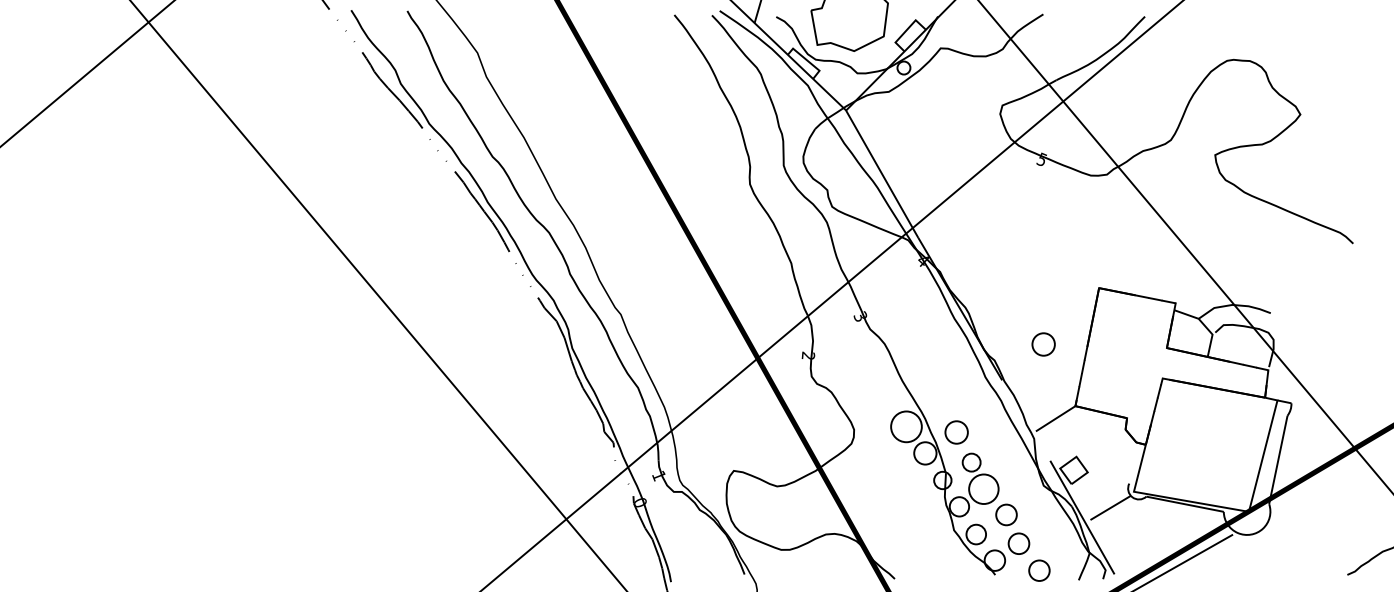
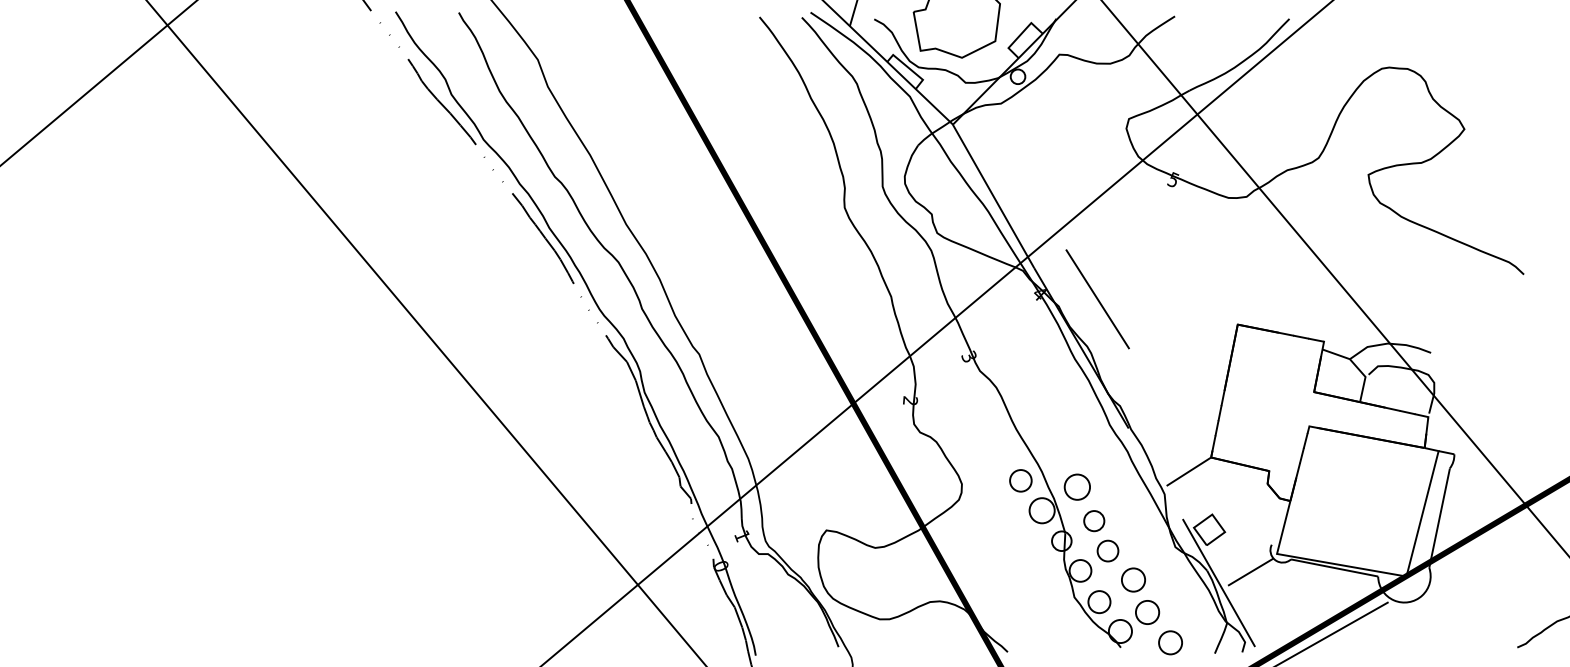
line: (974, 265) -> (1097, 299), added
circle: (1043, 344) -> (1175, 388), removed
circle: (906, 426) -> (1020, 480), size x0.62
circle: (983, 489) -> (1107, 551), size x0.62

